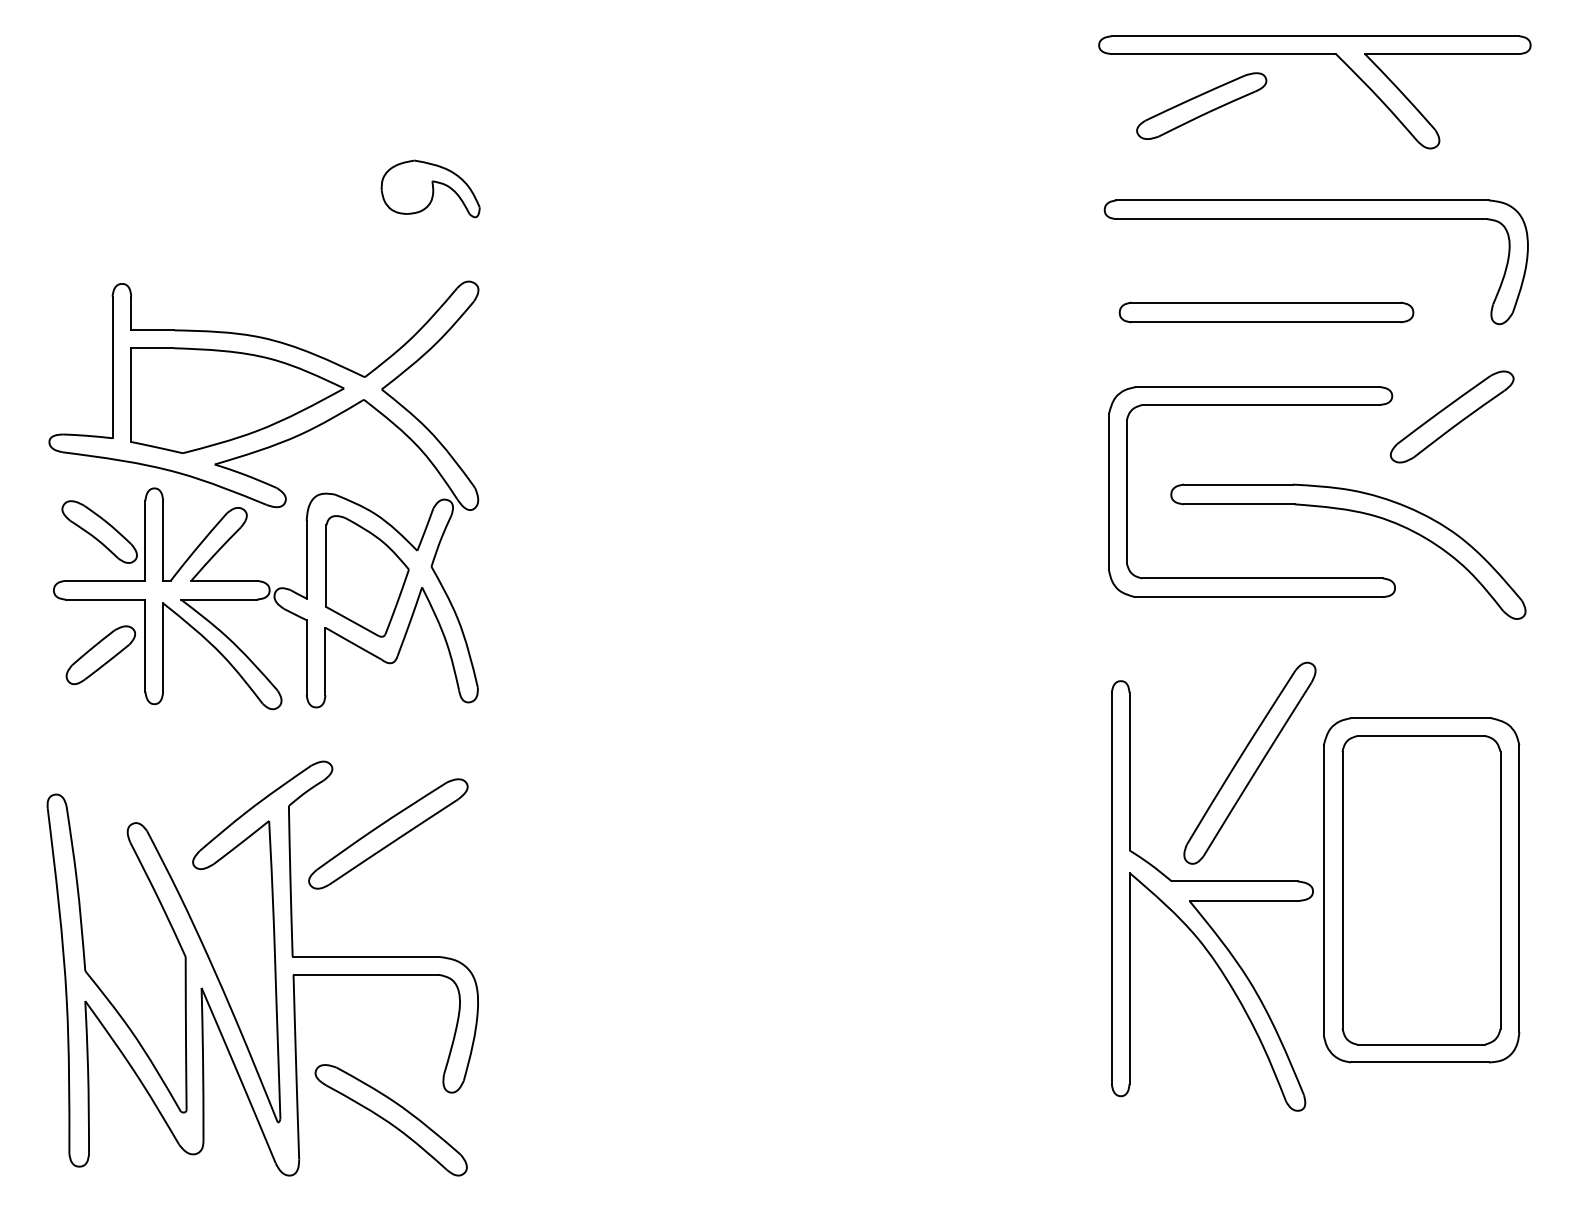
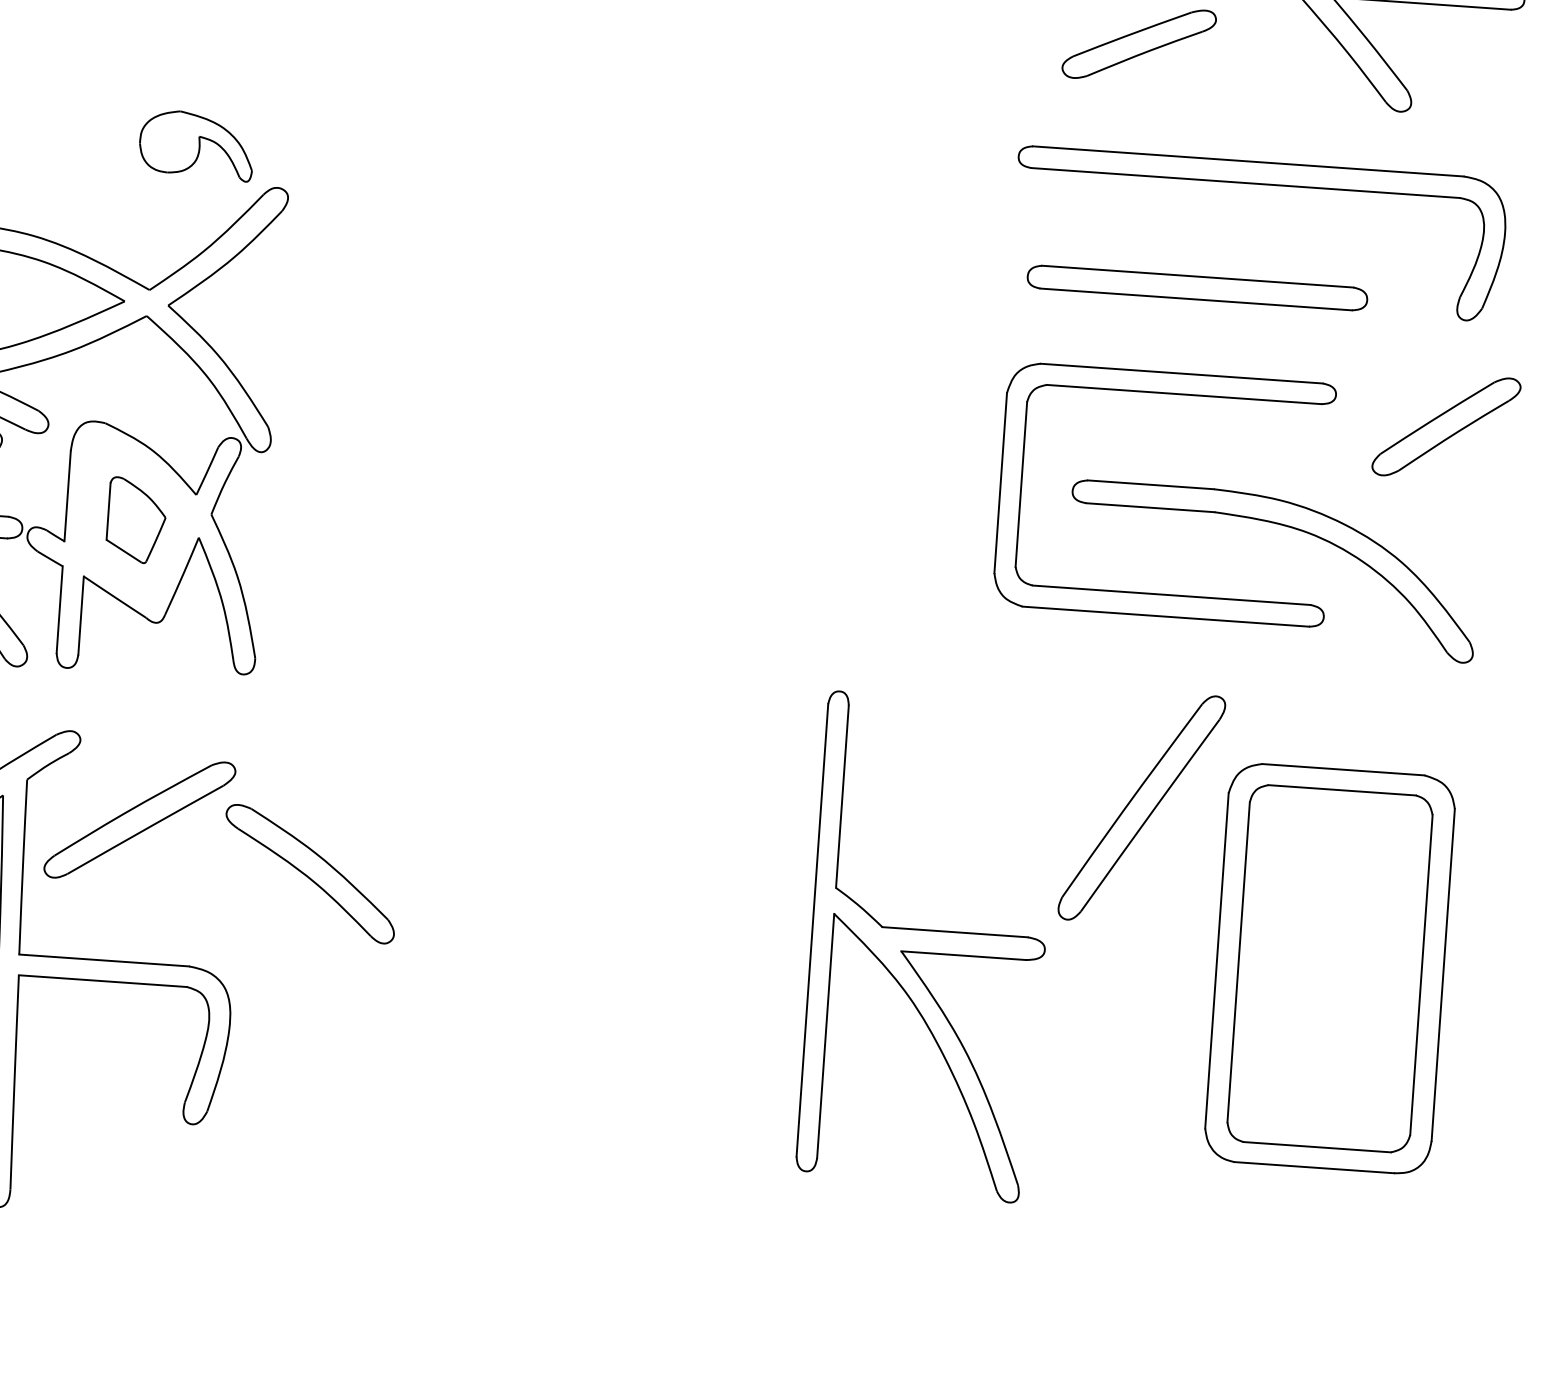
part: (430, 188) -> (196, 144), moved
part: (1451, 416) -> (1445, 426), moved
part: (367, 576) -> (136, 520), size x0.6
part: (1212, 895) -> (928, 946), moved
part: (390, 1120) -> (309, 874), moved

